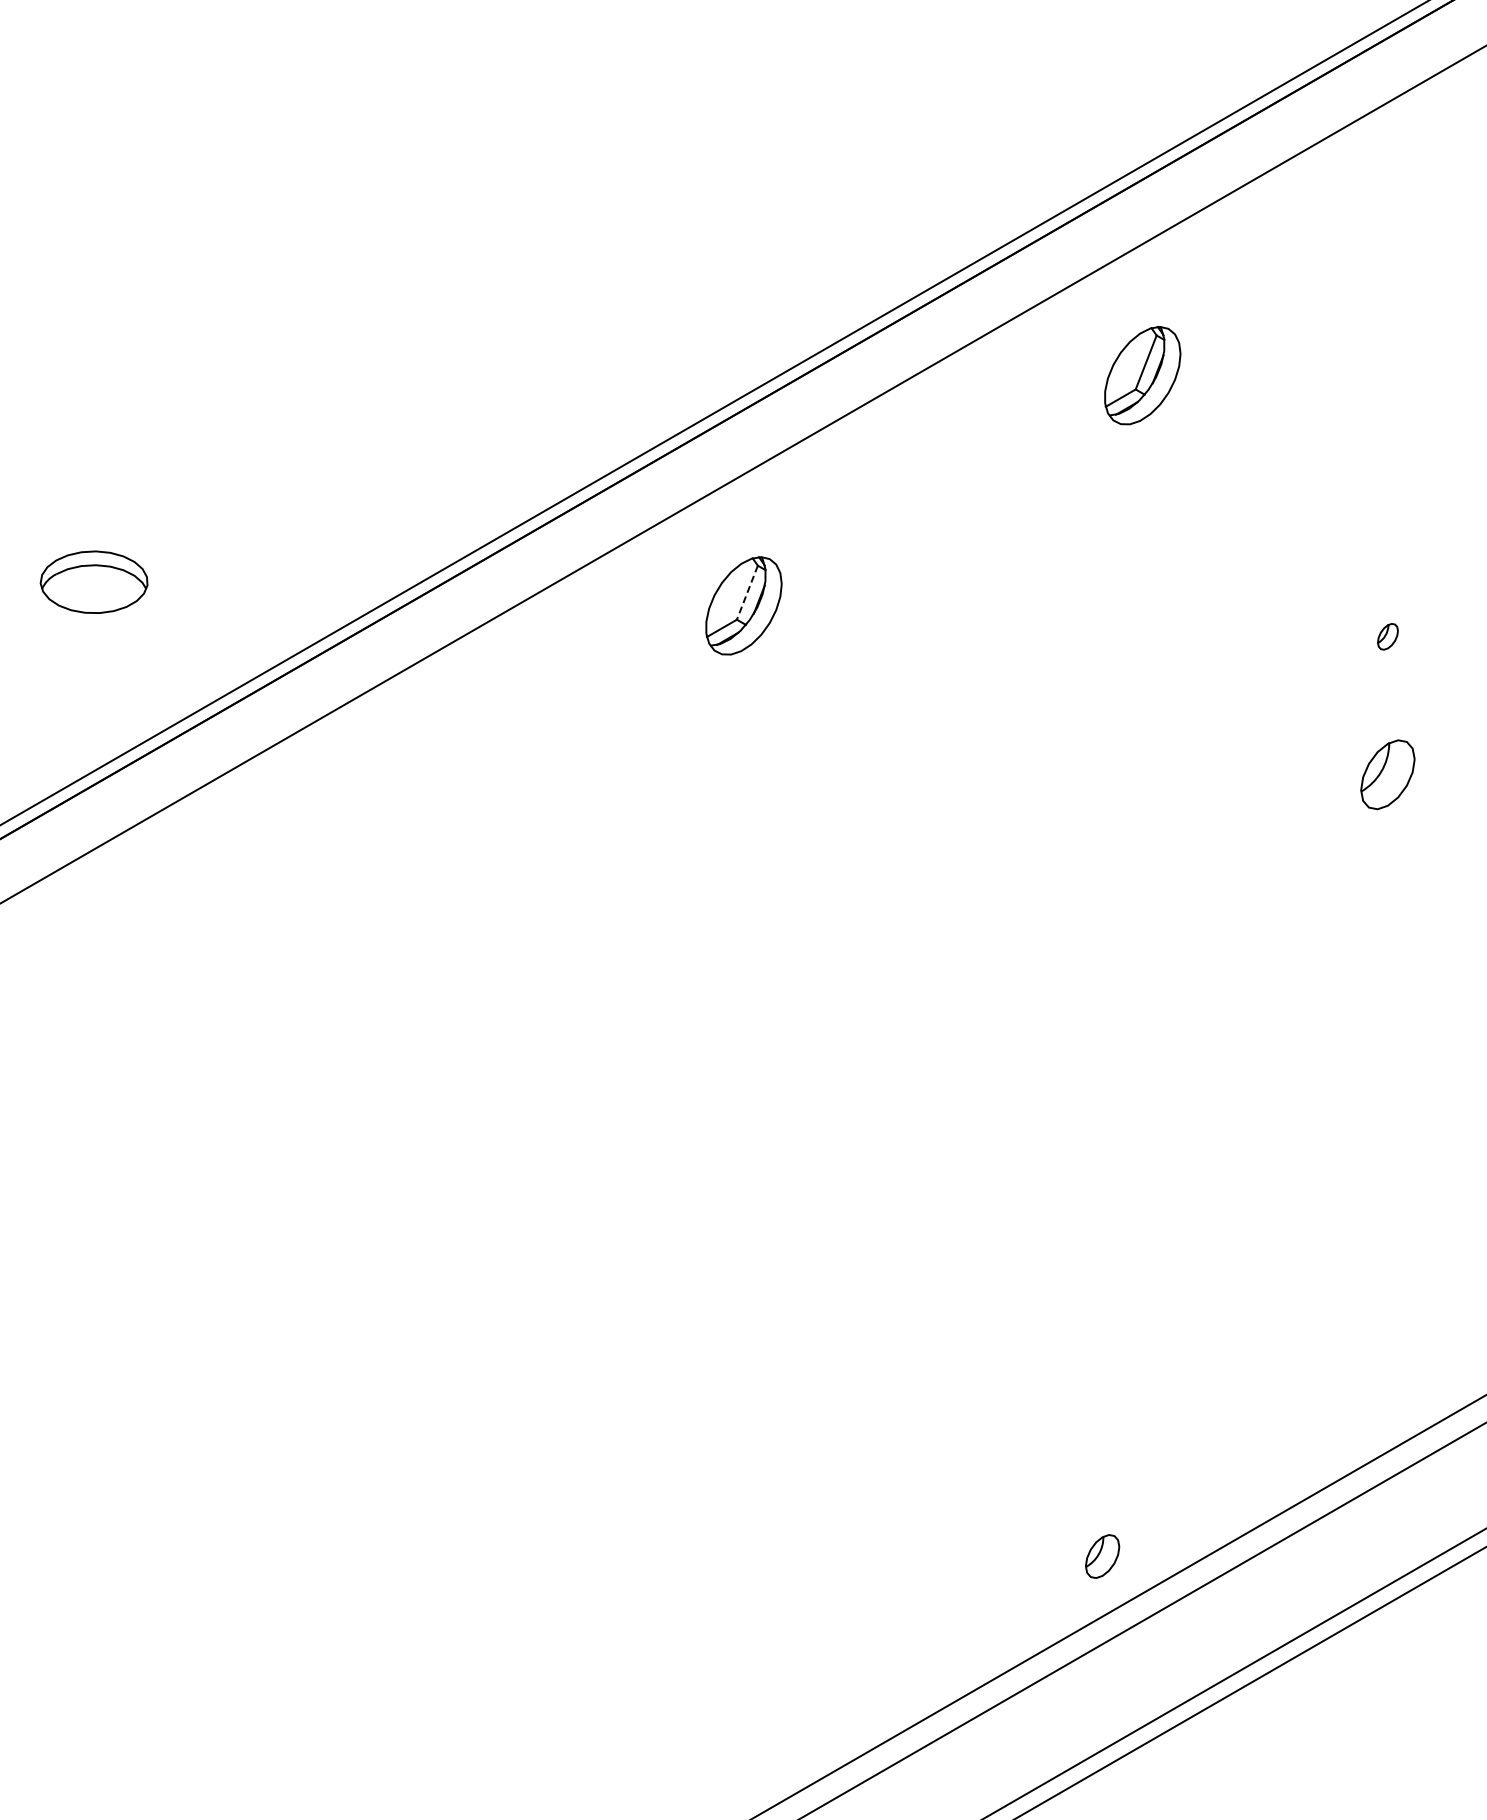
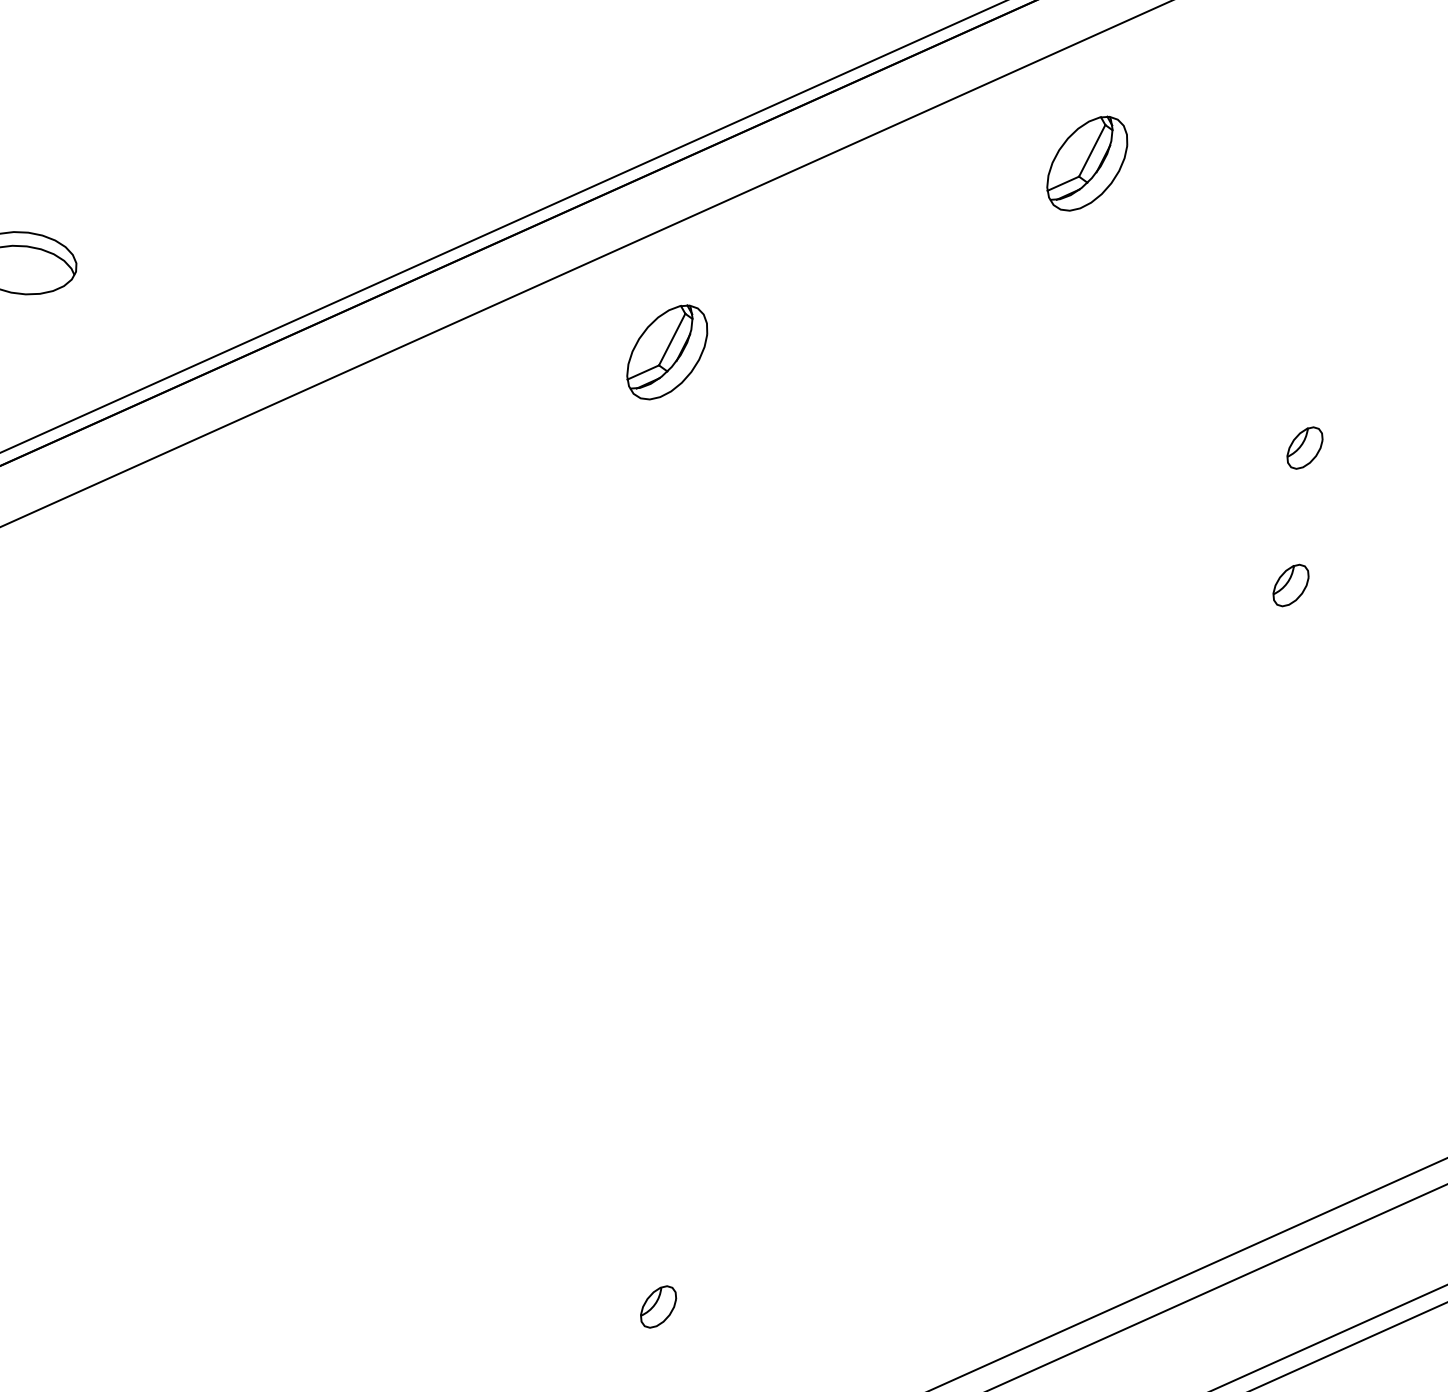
line: (747, 592) -> (672, 339), dashed -> solid
part: (1387, 636) -> (1304, 447), size x1.67
part: (1387, 774) -> (1290, 585), size x0.62
part: (1102, 1556) -> (658, 1306), moved

